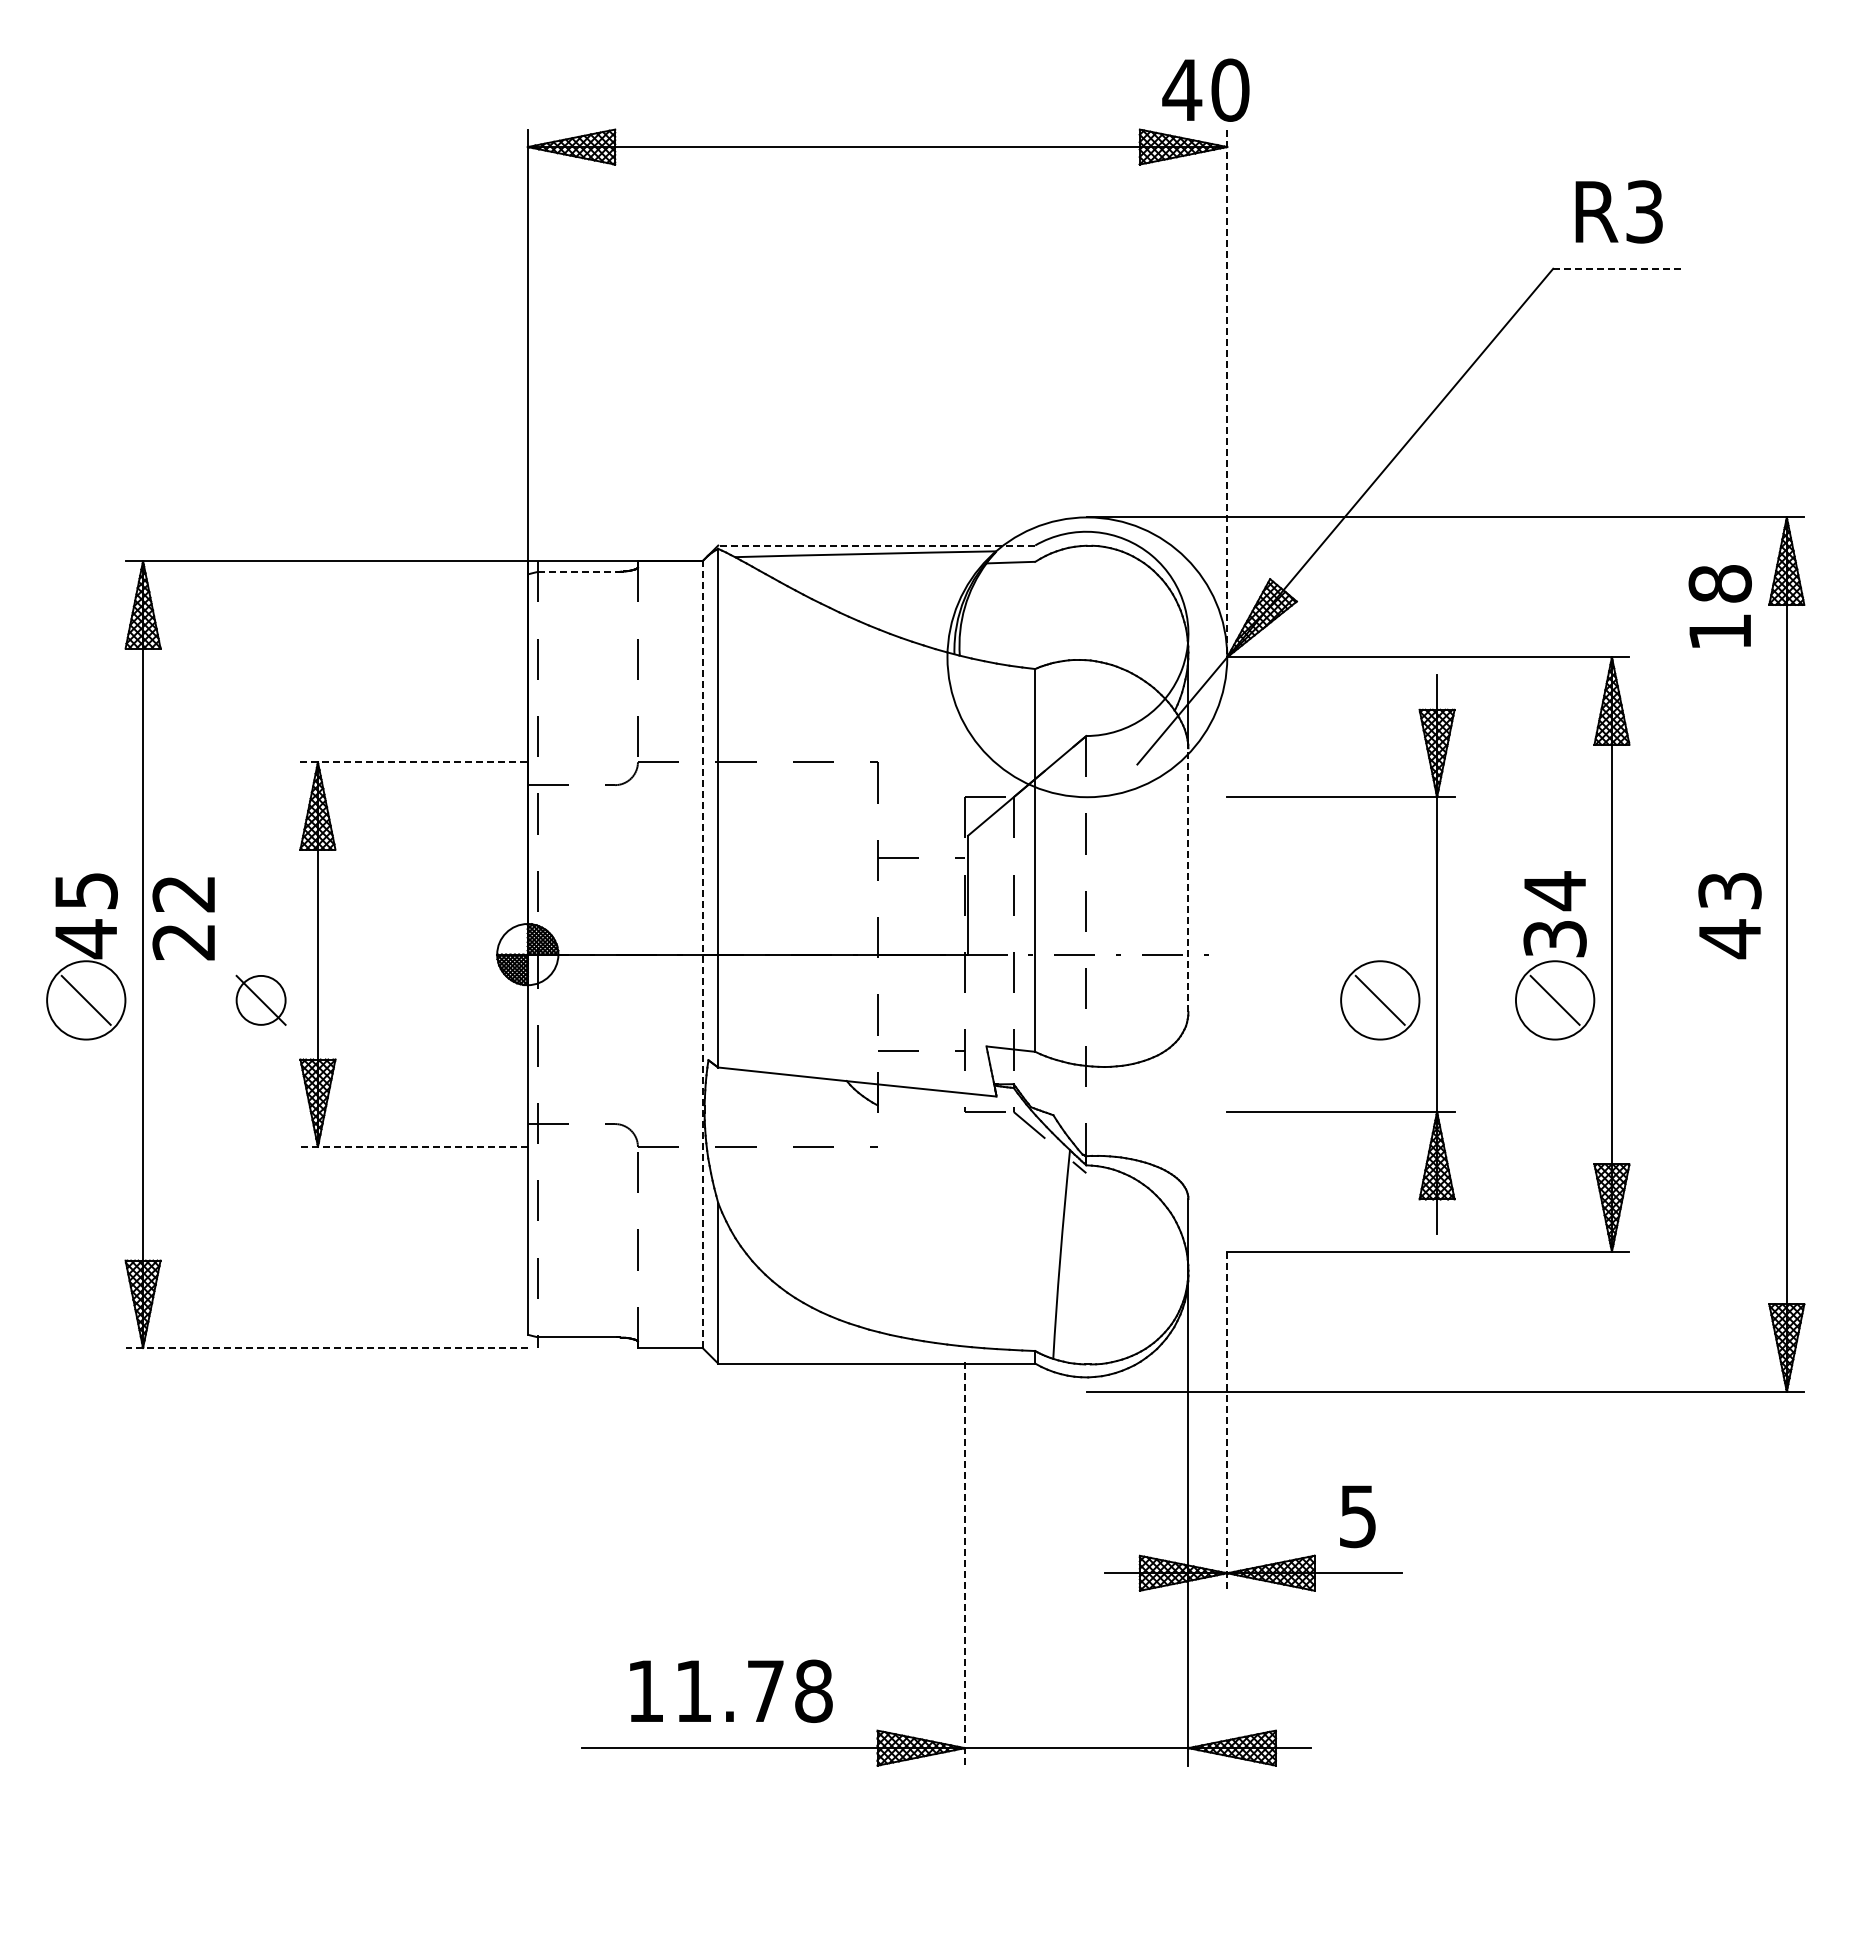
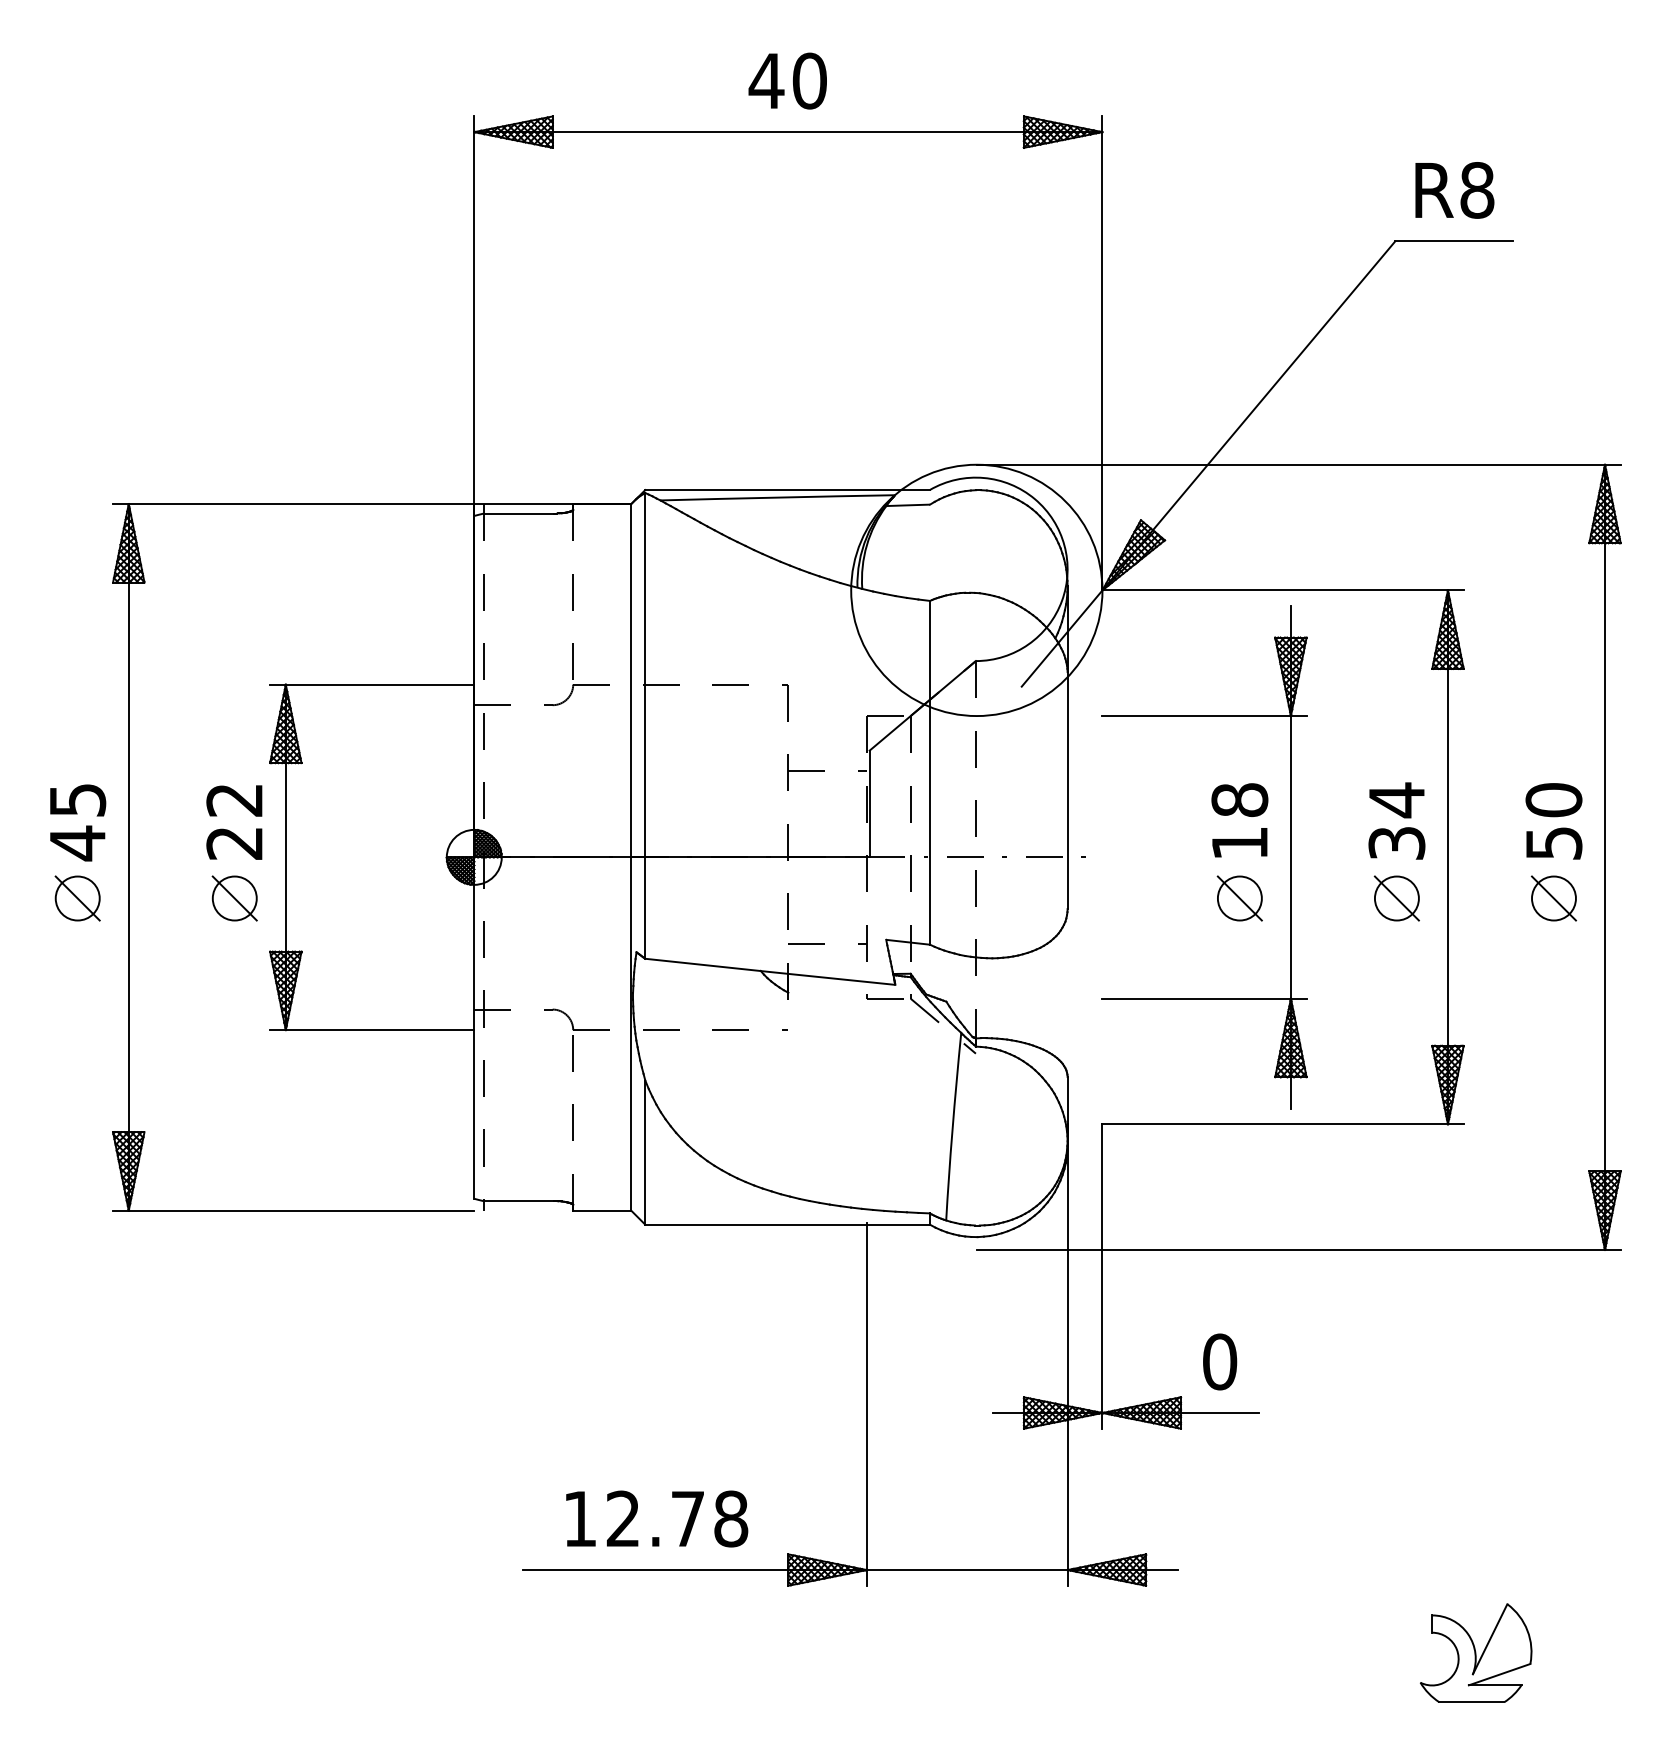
text: (1205, 89) -> (787, 80), moved
text: (1644, 211) -> (1477, 190), R3 -> R8
line: (1619, 268) -> (1454, 241), dashed -> solid
line: (1227, 393) -> (1102, 353), dashed -> solid
line: (876, 545) -> (787, 489), dashed -> solid
line: (578, 571) -> (519, 513), dashed -> solid
text: (1719, 606) -> (1239, 820), moved
line: (414, 762) -> (372, 684), dashed -> solid
line: (1188, 880) -> (1067, 790), dashed -> solid
text: (1729, 915) -> (1553, 822), 43 -> 50
text: (183, 918) -> (234, 822), moved
line: (702, 954) -> (631, 857), dashed -> solid
circle: (85, 999) -> (77, 897), size x0.62
circle: (1379, 999) -> (1239, 897), size x0.62
circle: (1554, 999) -> (1396, 897), size x0.62
part: (1729, 999) -> (1553, 897), added
line: (414, 1146) -> (372, 1029), dashed -> solid
line: (326, 1348) -> (293, 1211), dashed -> solid
line: (1227, 1421) -> (1102, 1276), dashed -> solid
text: (1358, 1516) -> (1220, 1362), 5 -> 0
line: (964, 1563) -> (866, 1404), dashed -> solid
text: (692, 1690) -> (622, 1518), 11.78 -> 12.78
part: (1642, 1840) -> (1475, 1653), added

